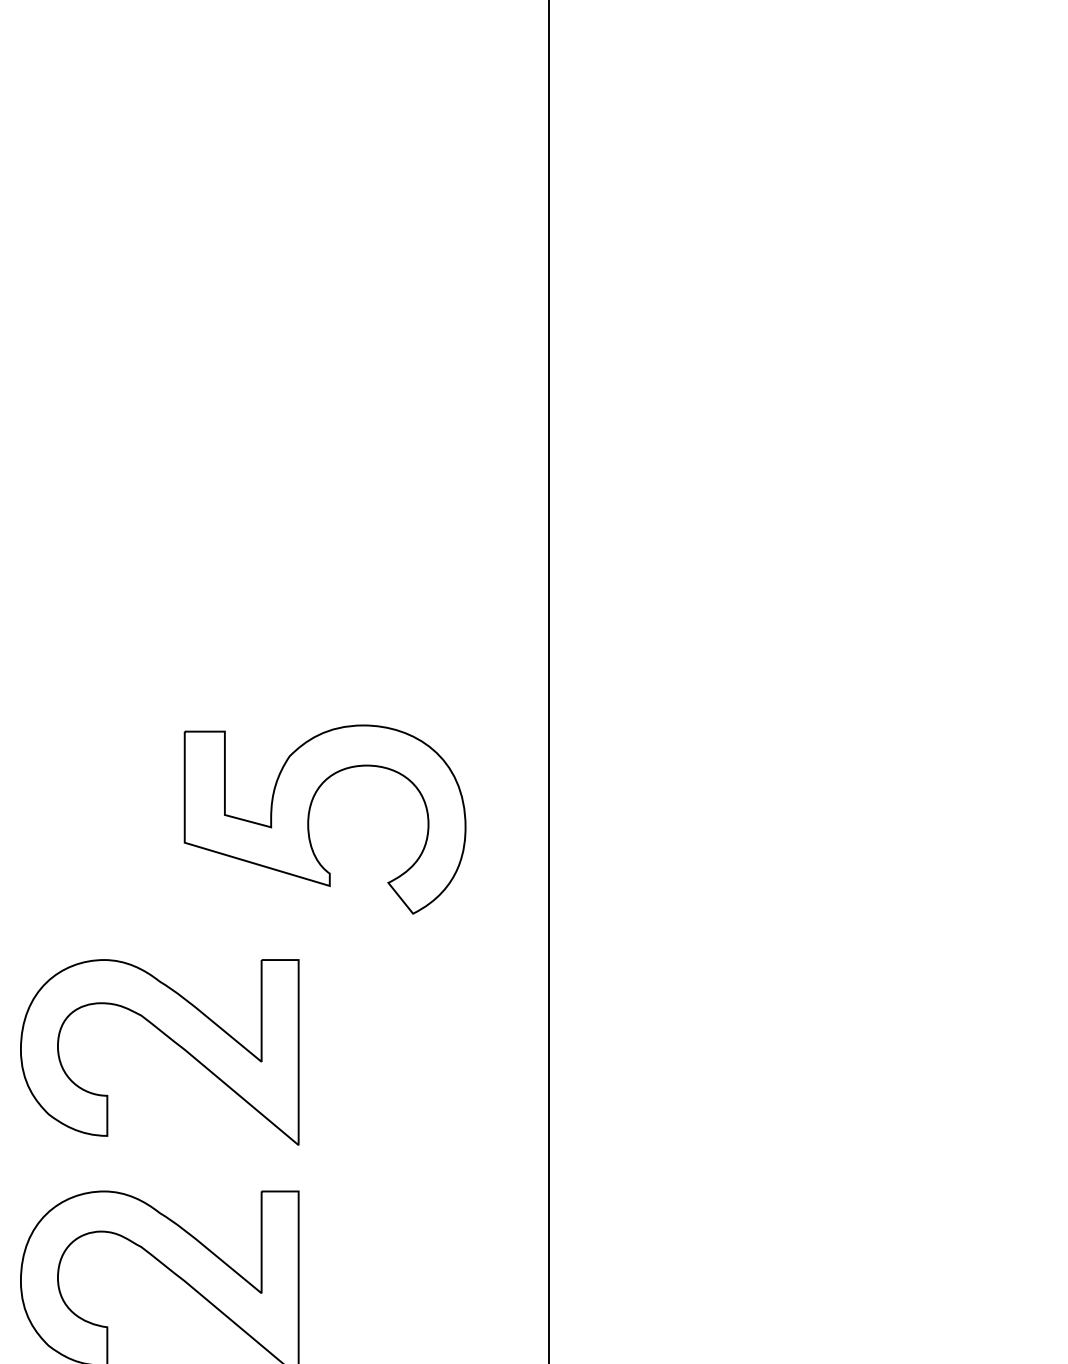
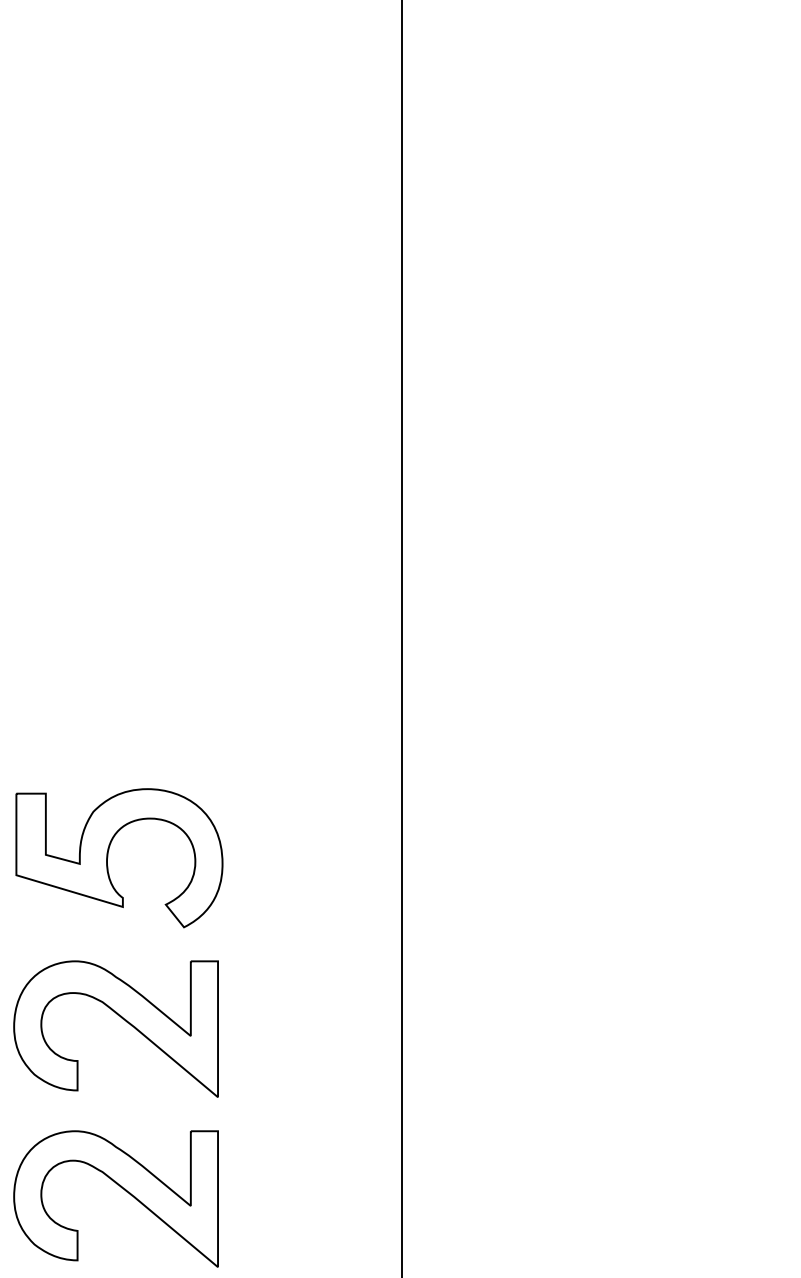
part: (310, 818) -> (108, 857), moved

